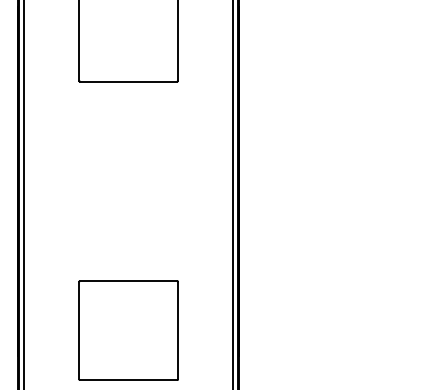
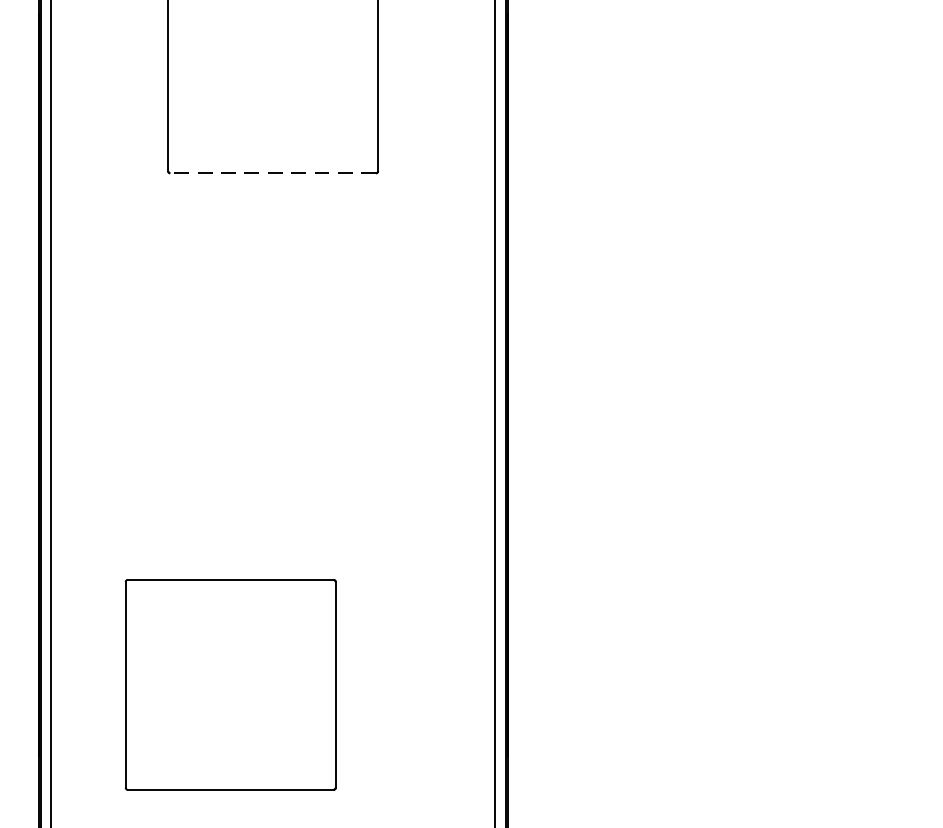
line: (128, 81) -> (273, 173), solid -> dashed
part: (128, 330) -> (230, 684), moved

